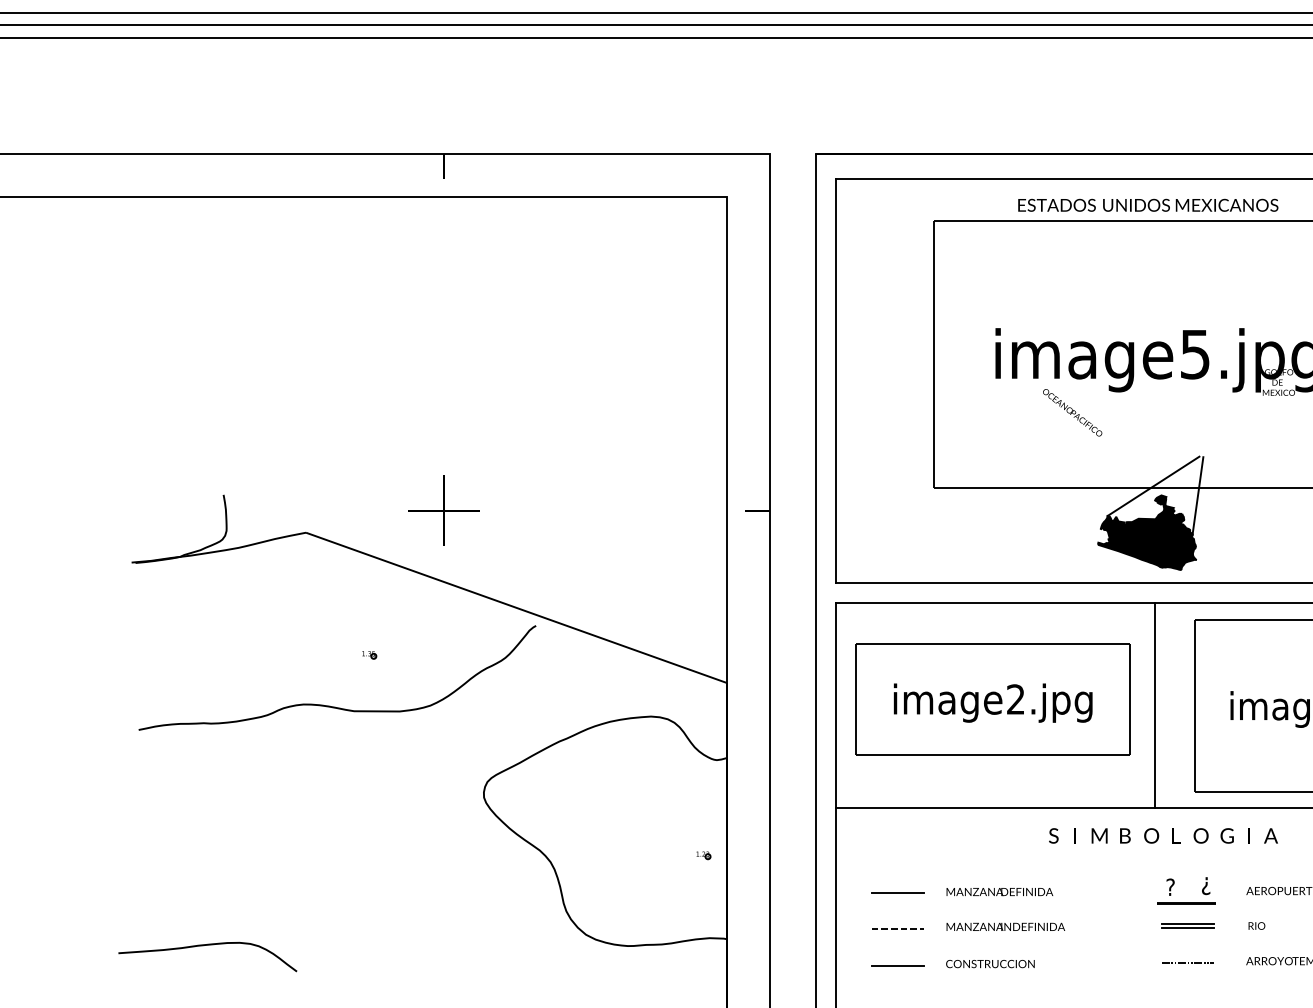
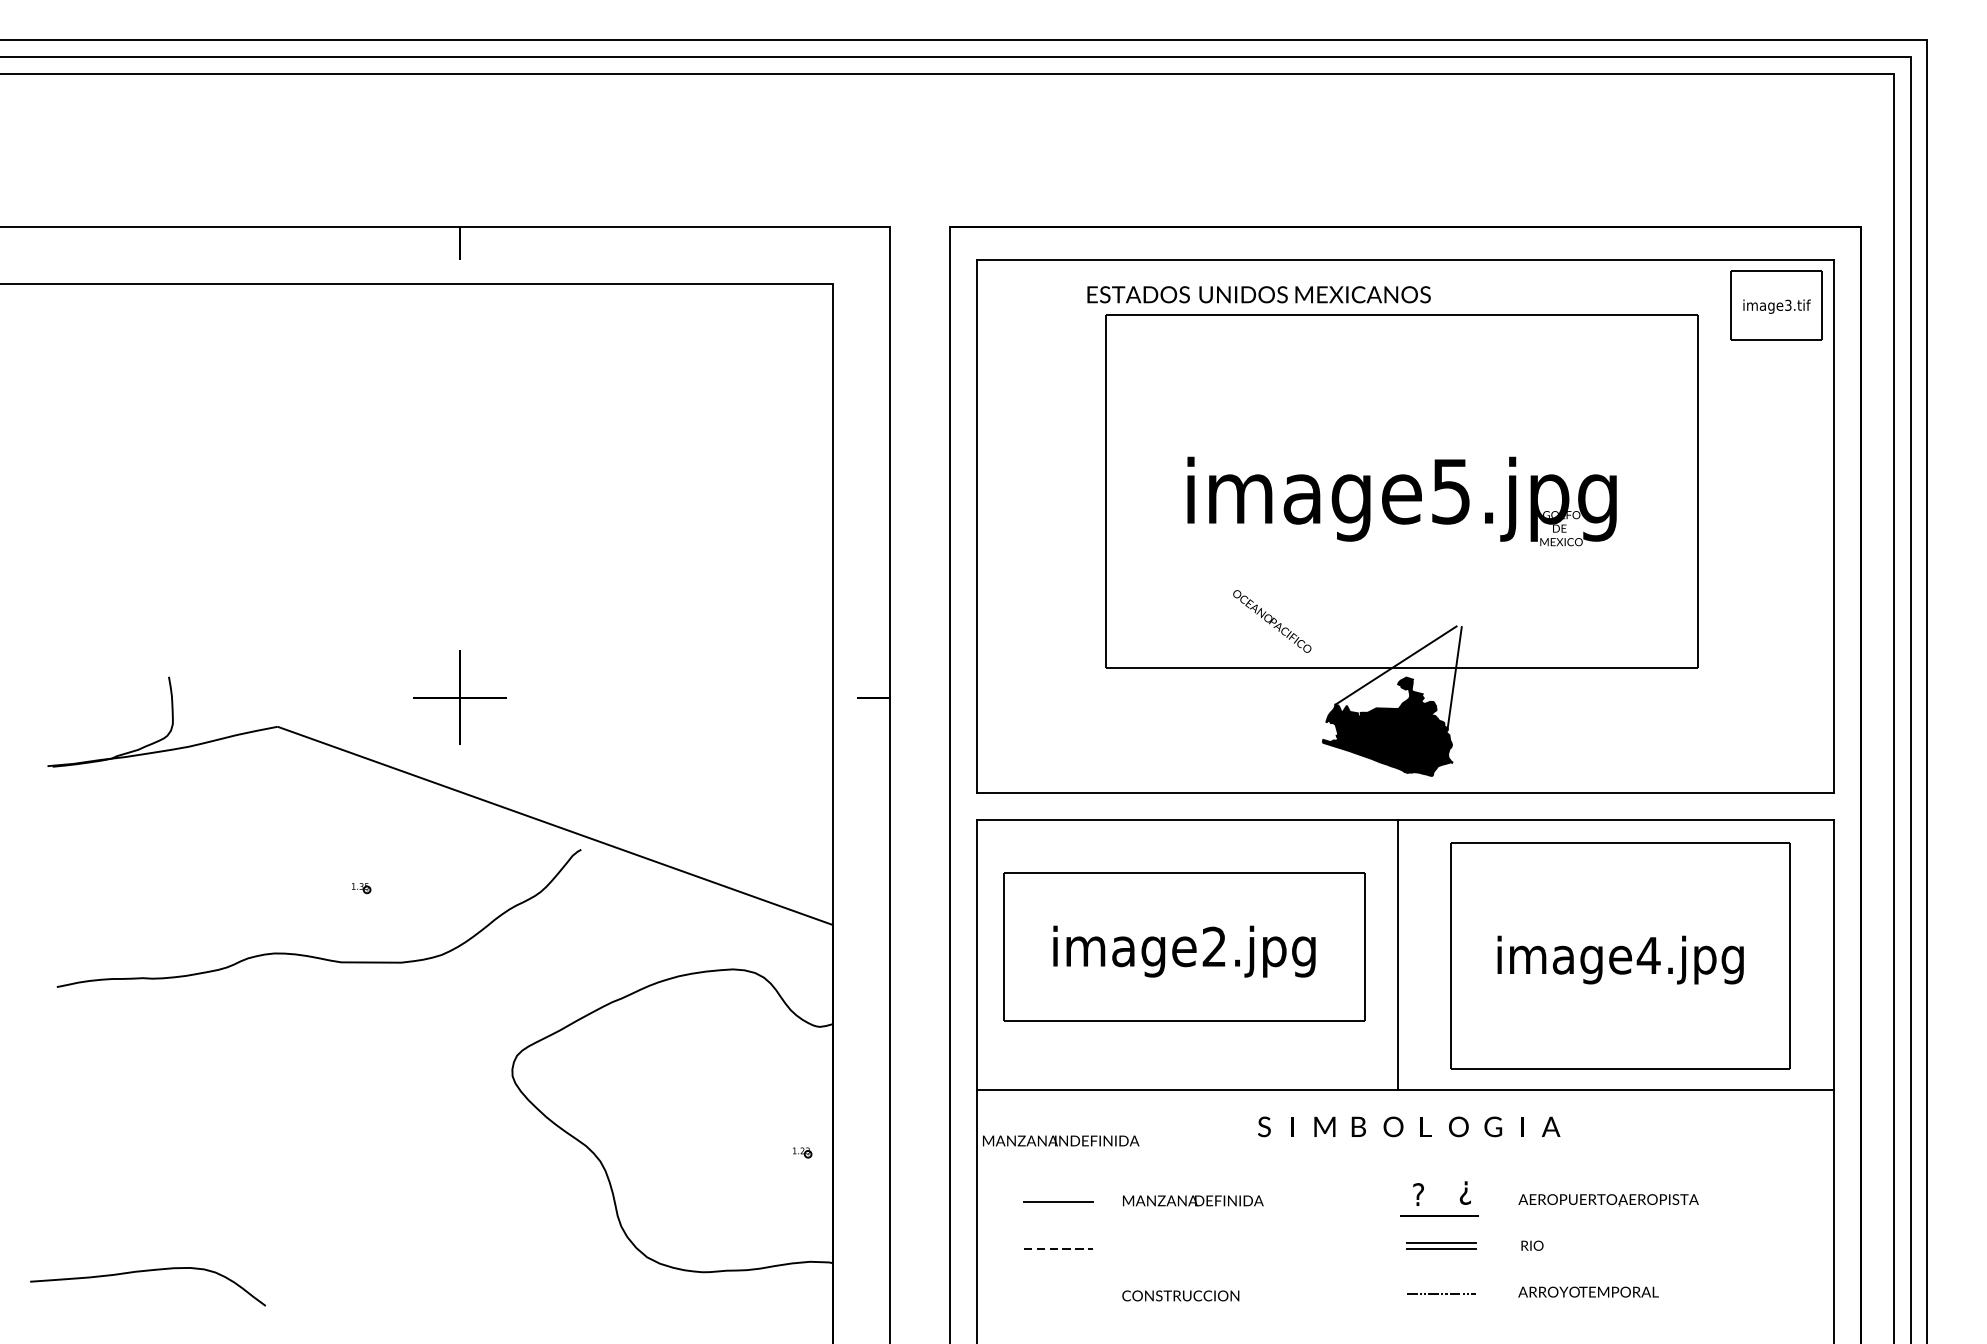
text: (1147, 205) -> (1258, 294), moved
text: (1072, 412) -> (1272, 621), moved
text: (1006, 926) -> (1061, 1140), moved
line: (896, 965) -> (1057, 1298), removed

